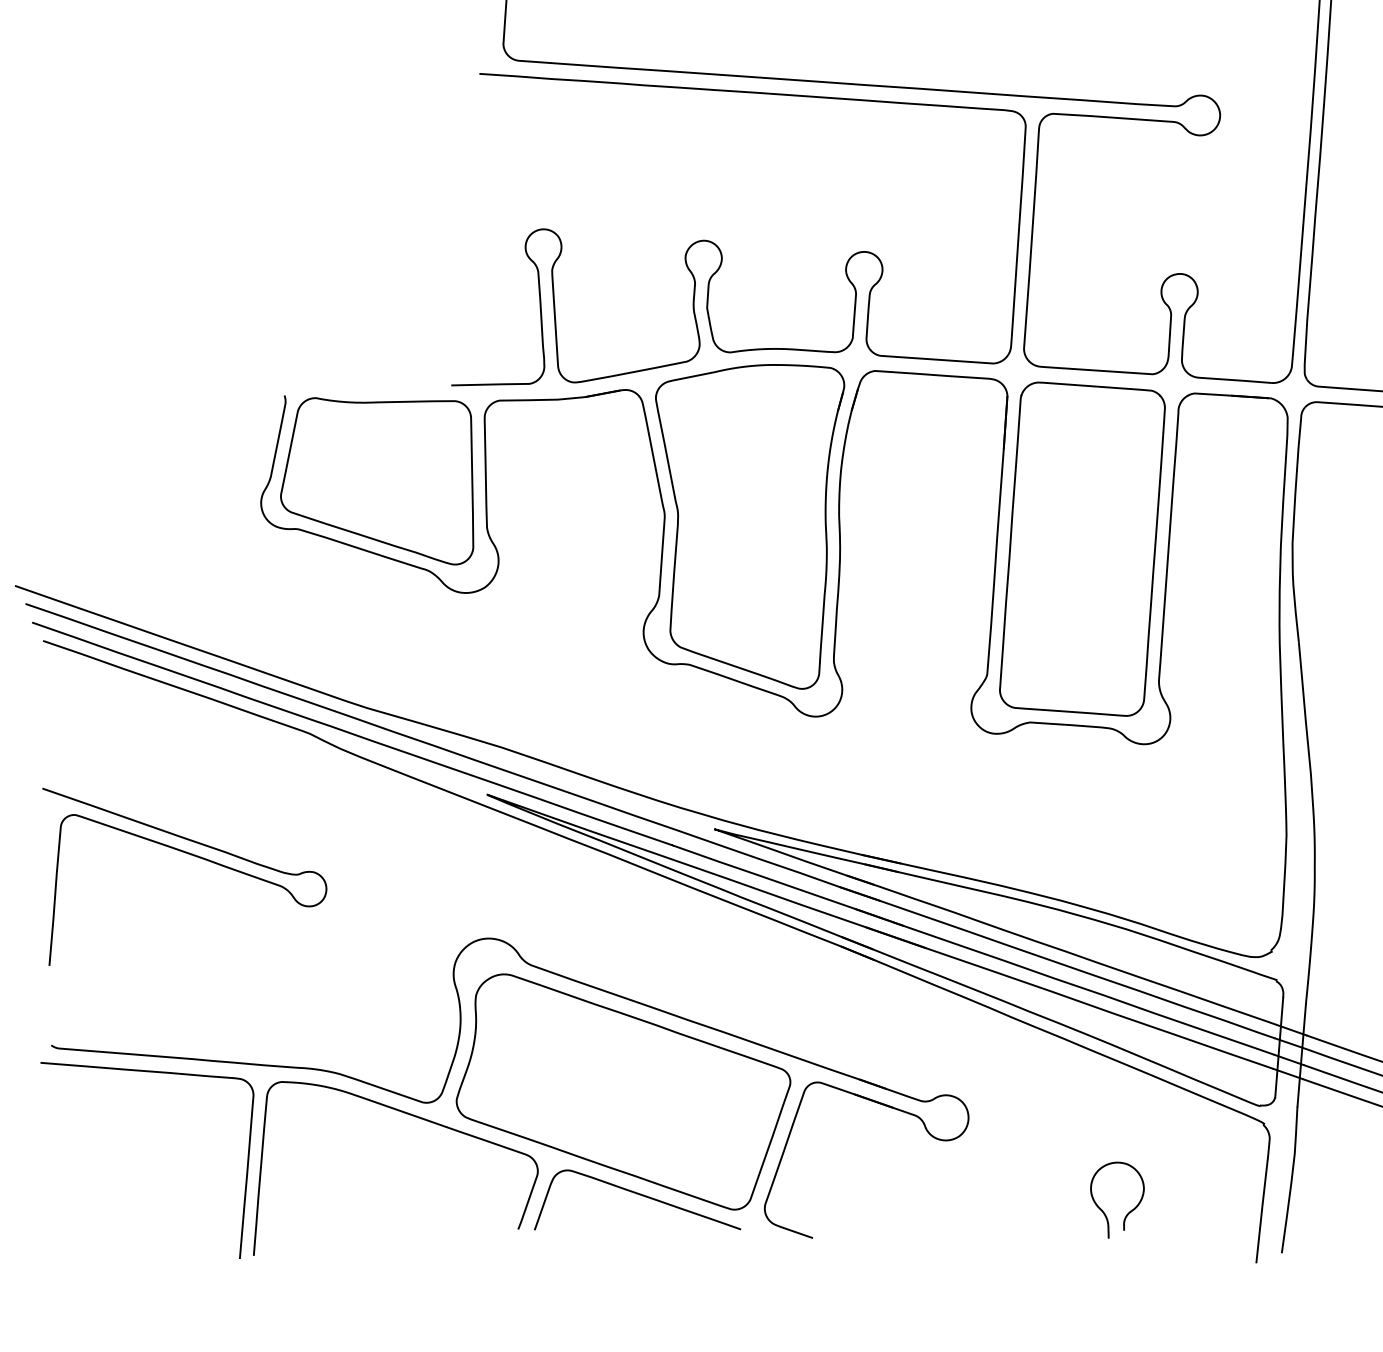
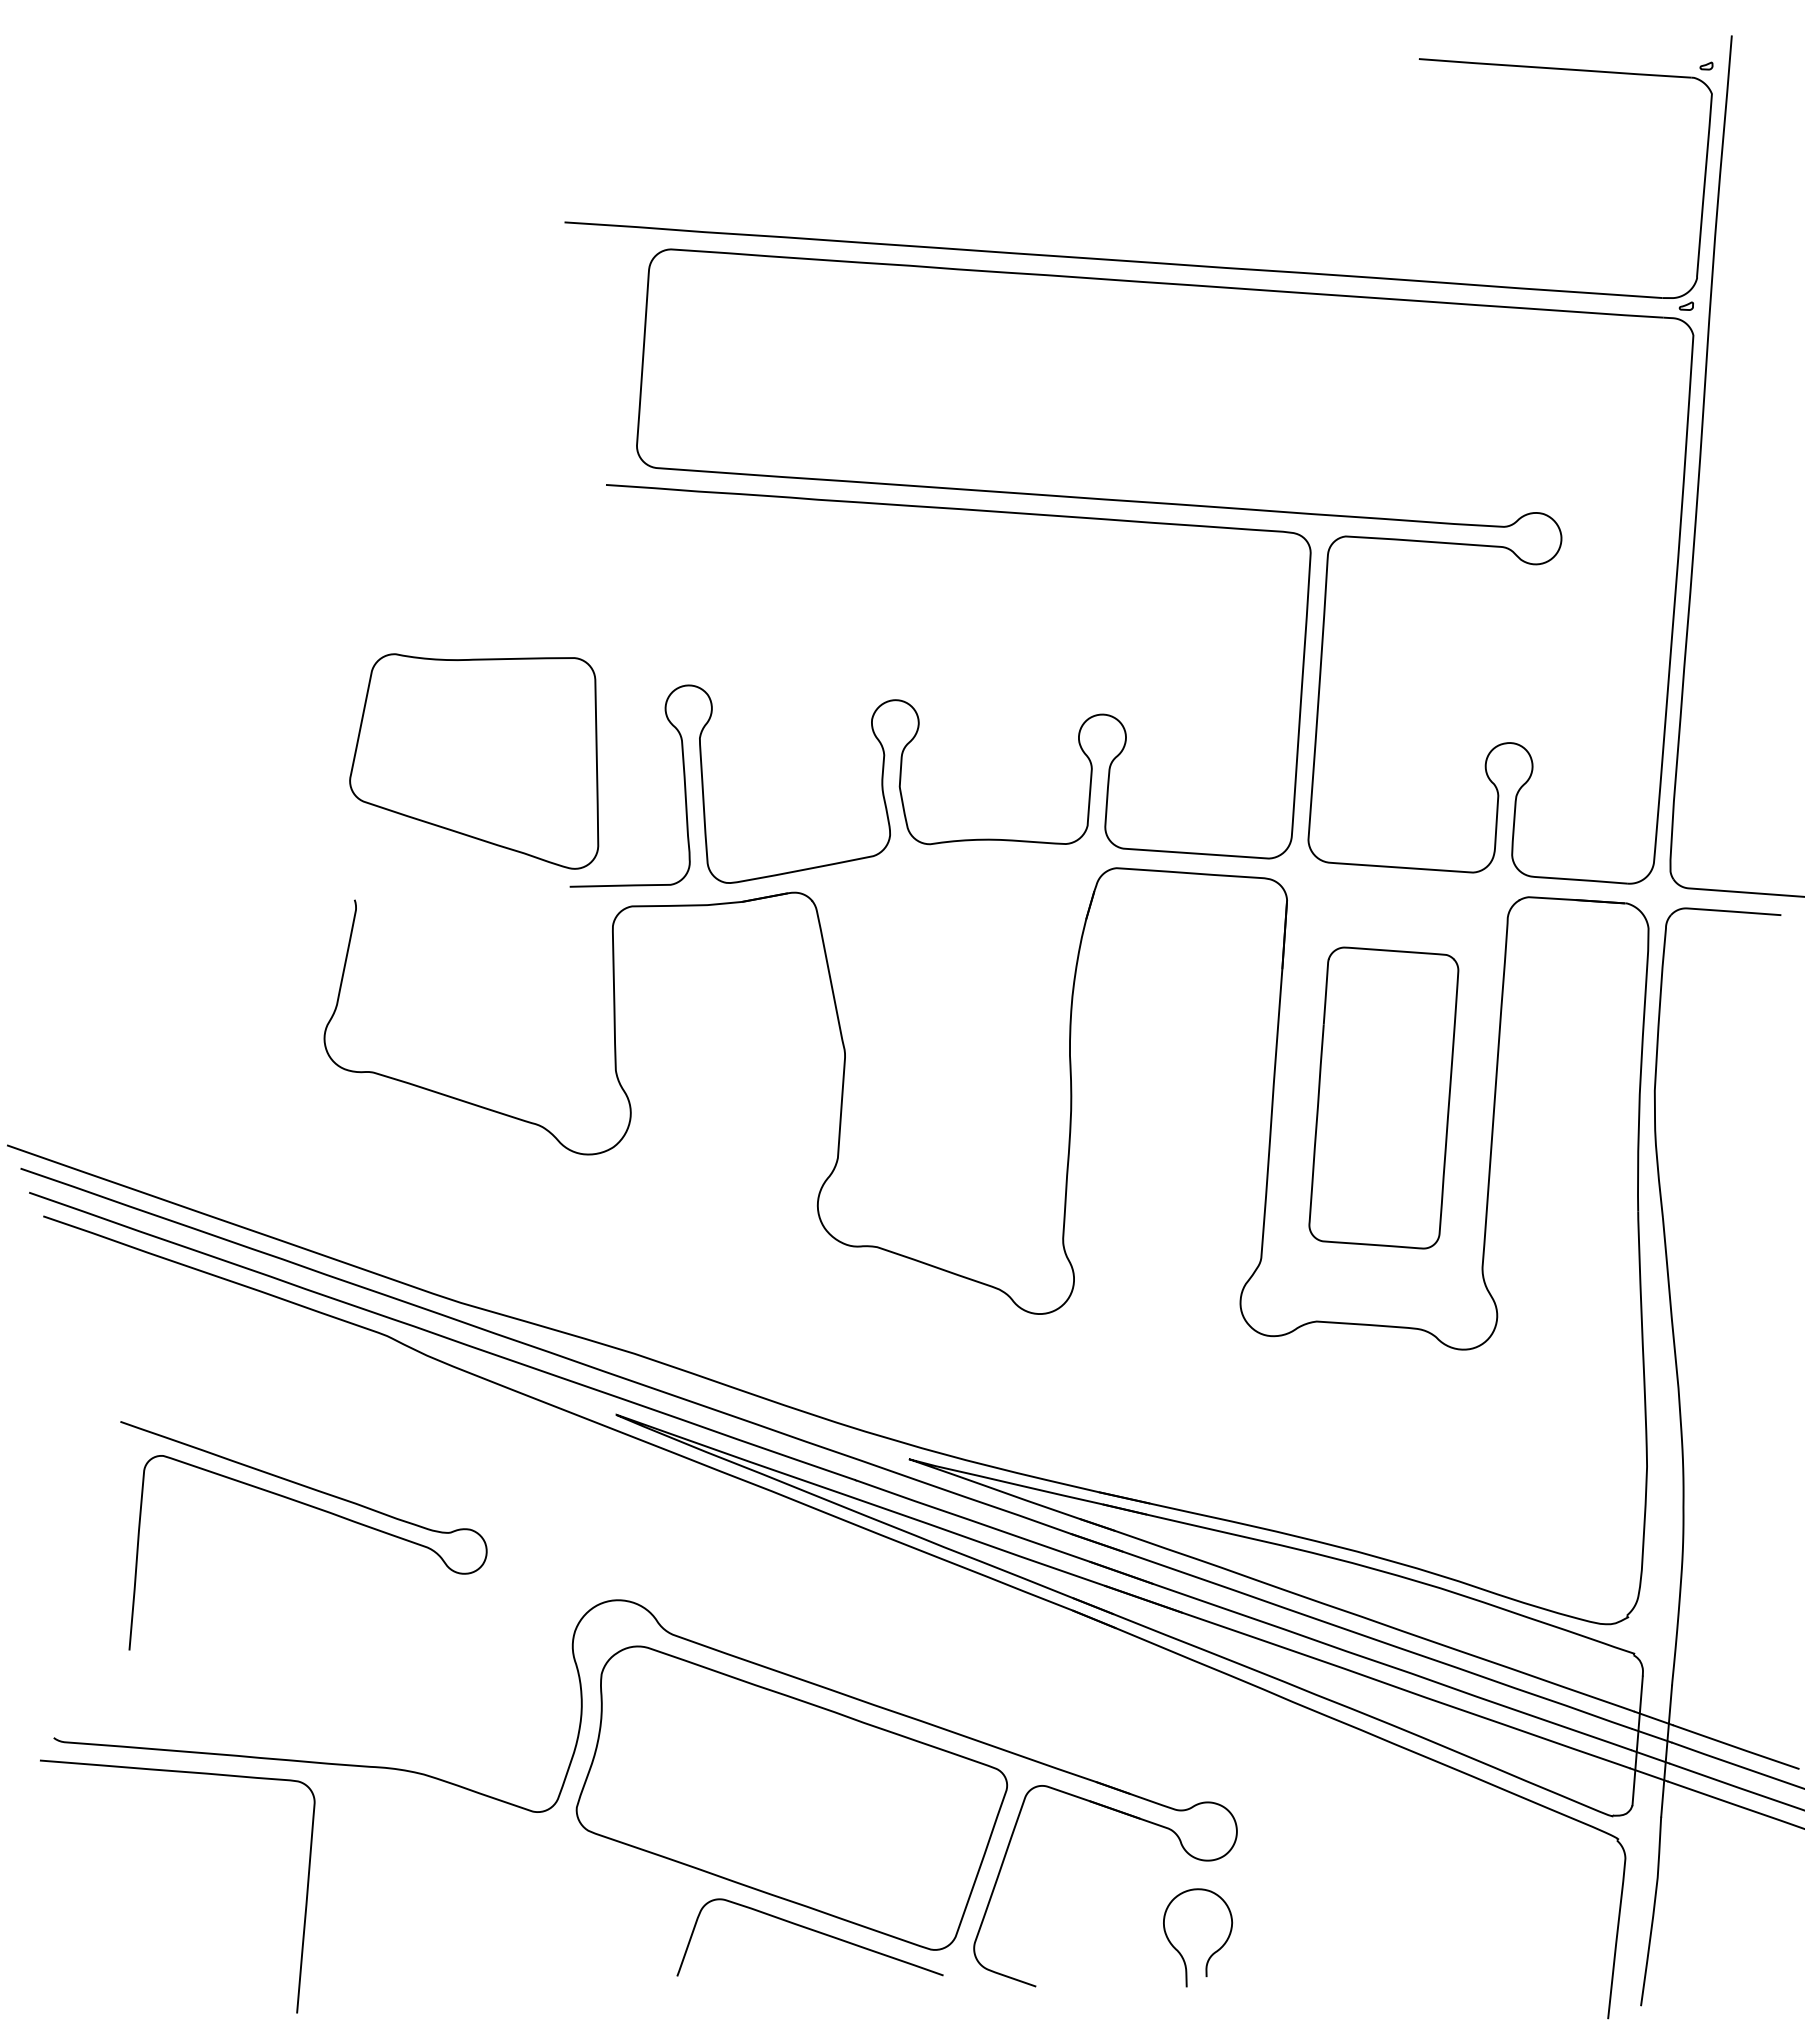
part: (377, 481) -> (474, 761), moved
part: (749, 527) -> (954, 1069), removed
part: (1082, 548) -> (1383, 1097), size x0.7
curve: (190, 855) -> (311, 1507), moved
curve: (413, 1116) -> (520, 1829), removed
curve: (1129, 1211) -> (1213, 1952), moved

